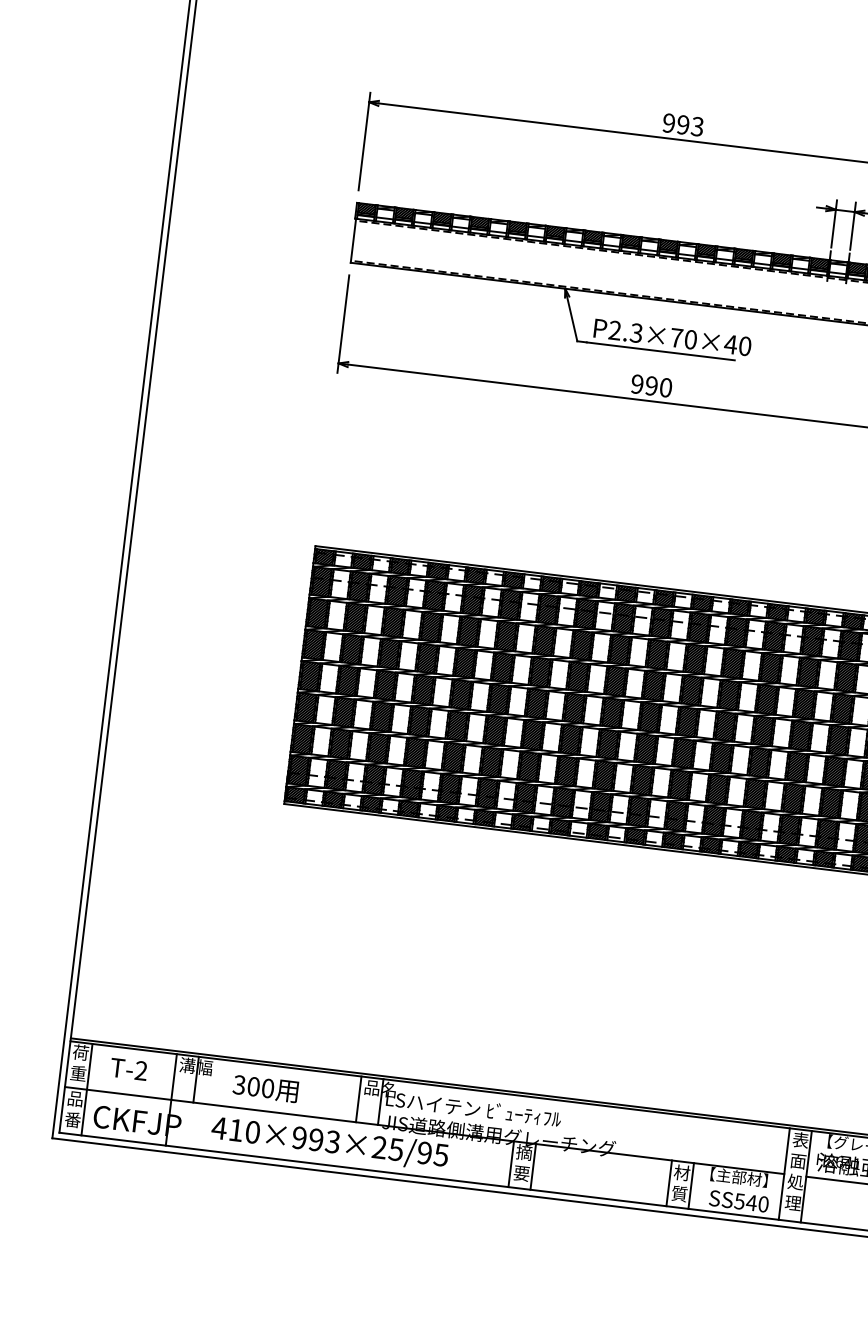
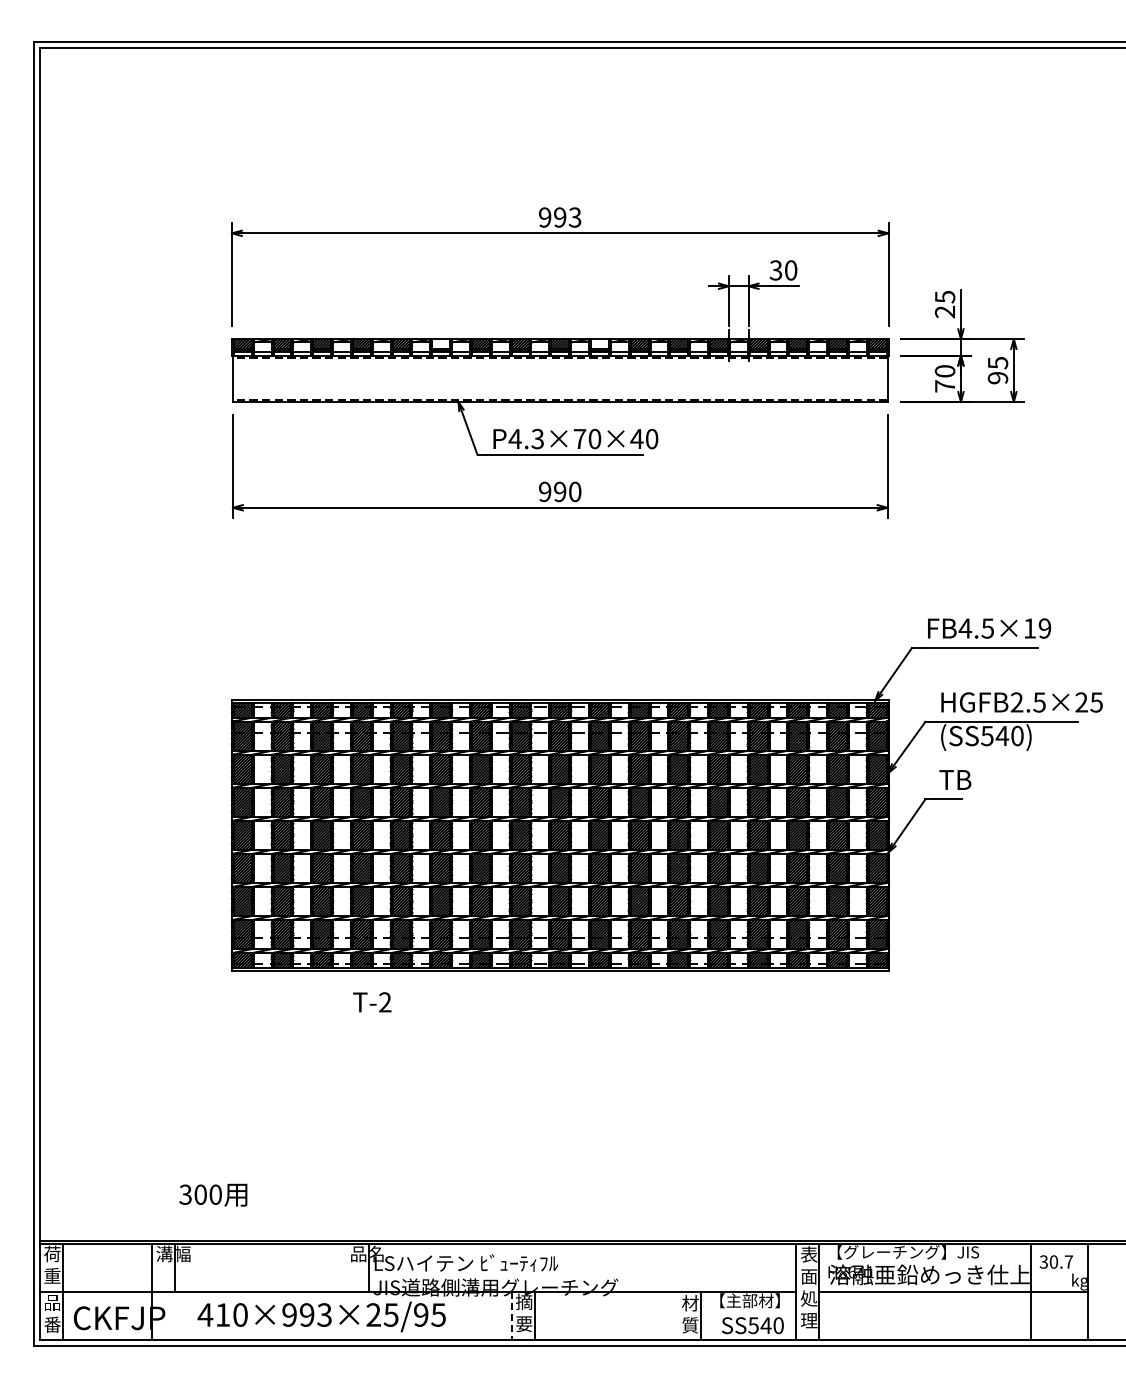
hatch: (555, 232) -> (441, 344), removed
hatch: (706, 250) -> (599, 344), removed
text: (614, 329) -> (514, 438), P2.3×70×40 -> P4.3×70×40
text: (129, 1069) -> (372, 1002), moved
text: (265, 1088) -> (213, 1194), moved
line: (359, 1099) -> (346, 1267), removed
line: (511, 1165) -> (512, 1316), solid -> dashed
line: (669, 1183) -> (678, 1315), removed

